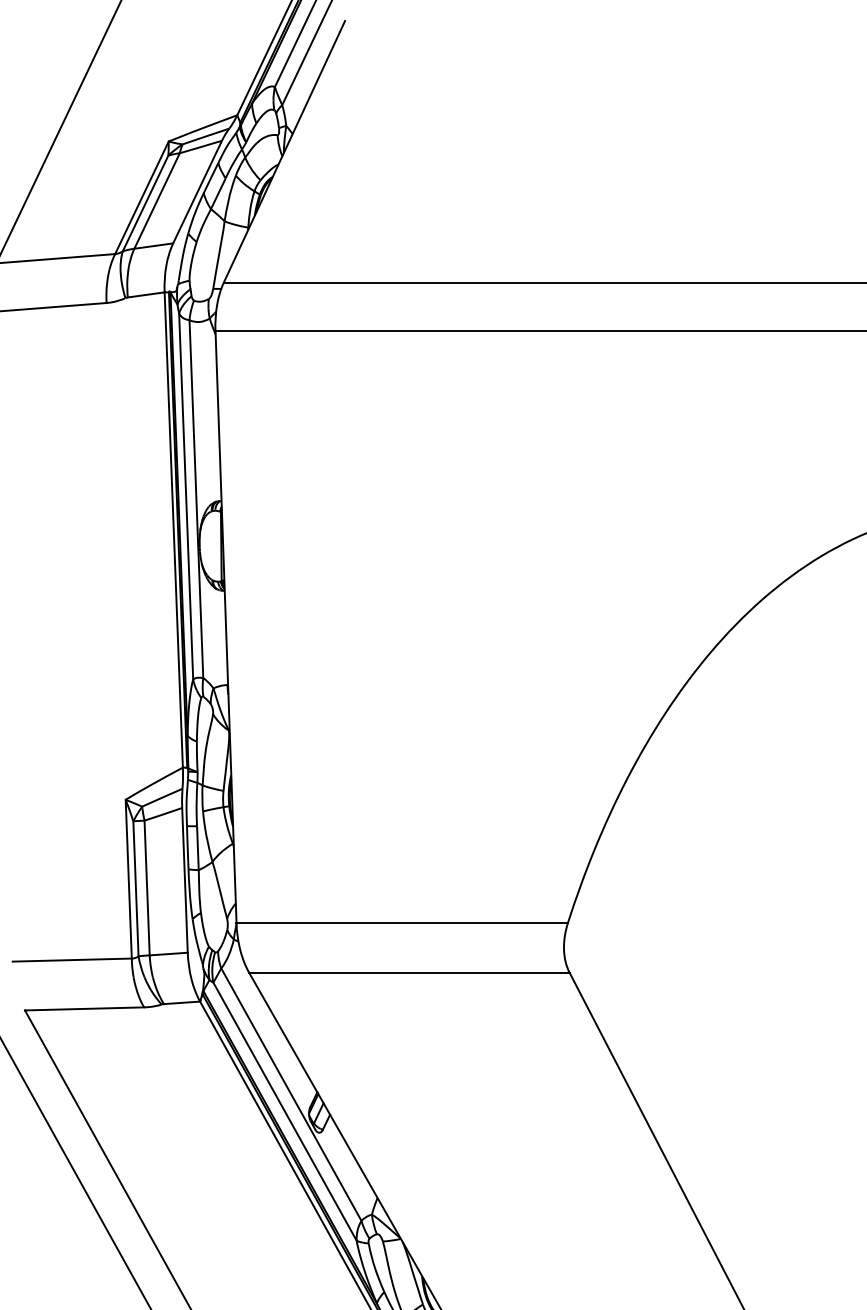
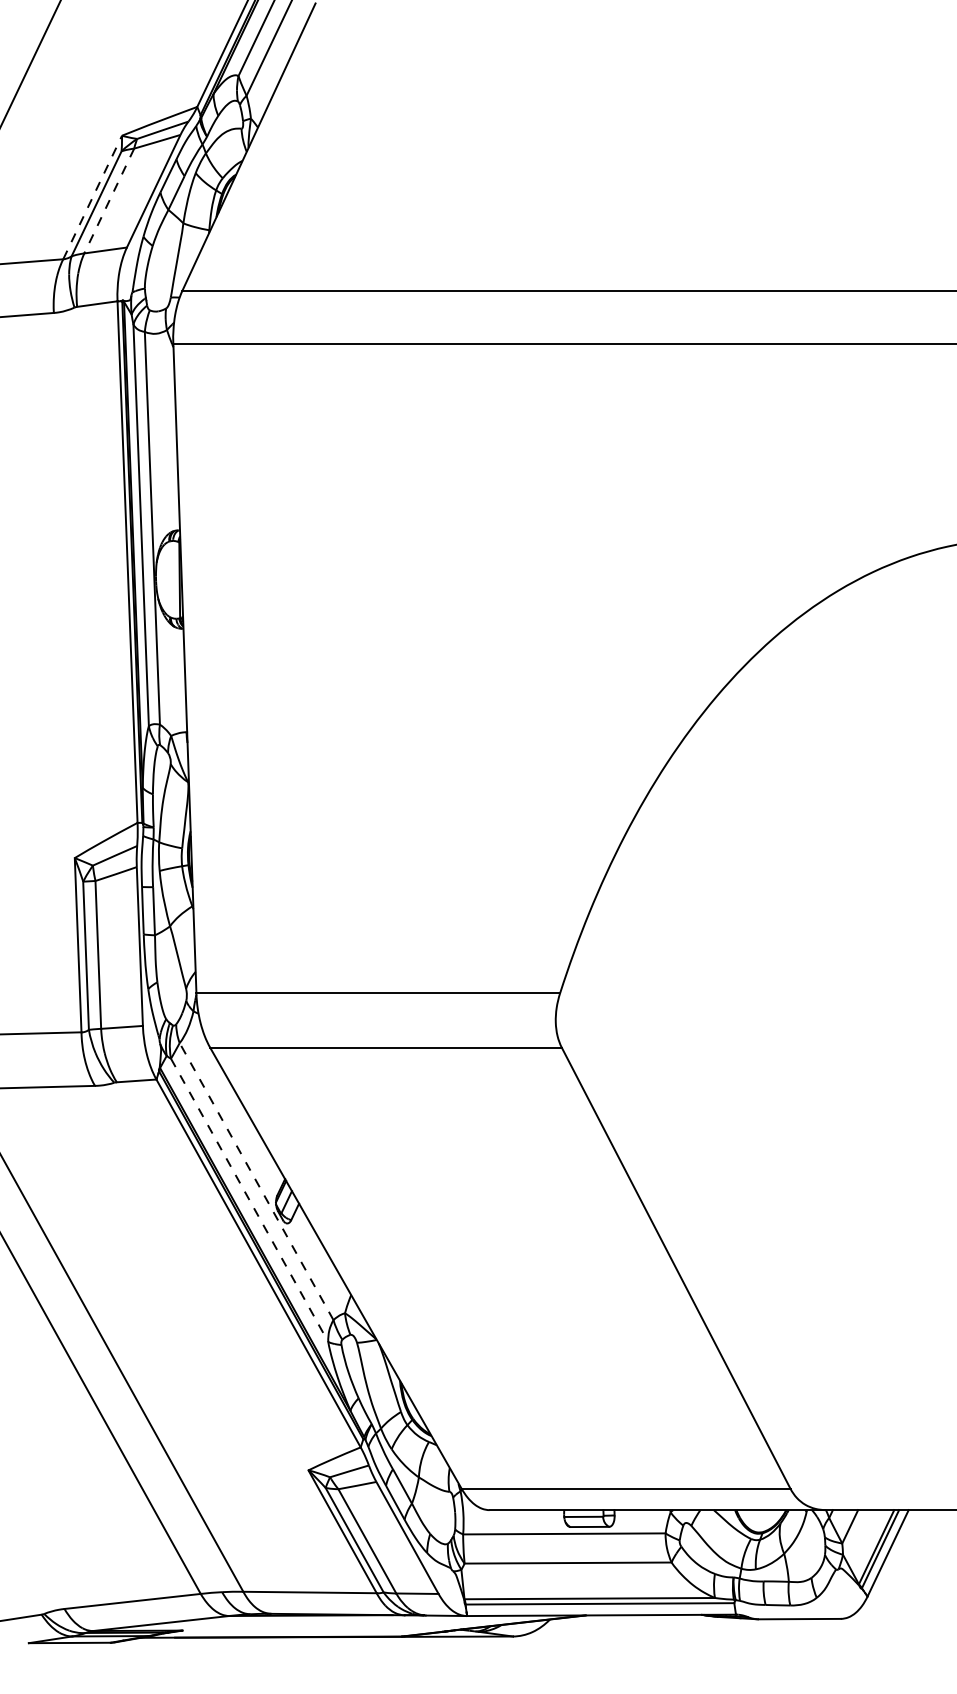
line: (141, 197) -> (92, 197), solid -> dashed
line: (157, 201) -> (109, 201), solid -> dashed
line: (291, 1094) -> (256, 1181), solid -> dashed
line: (284, 1111) -> (249, 1200), solid -> dashed

